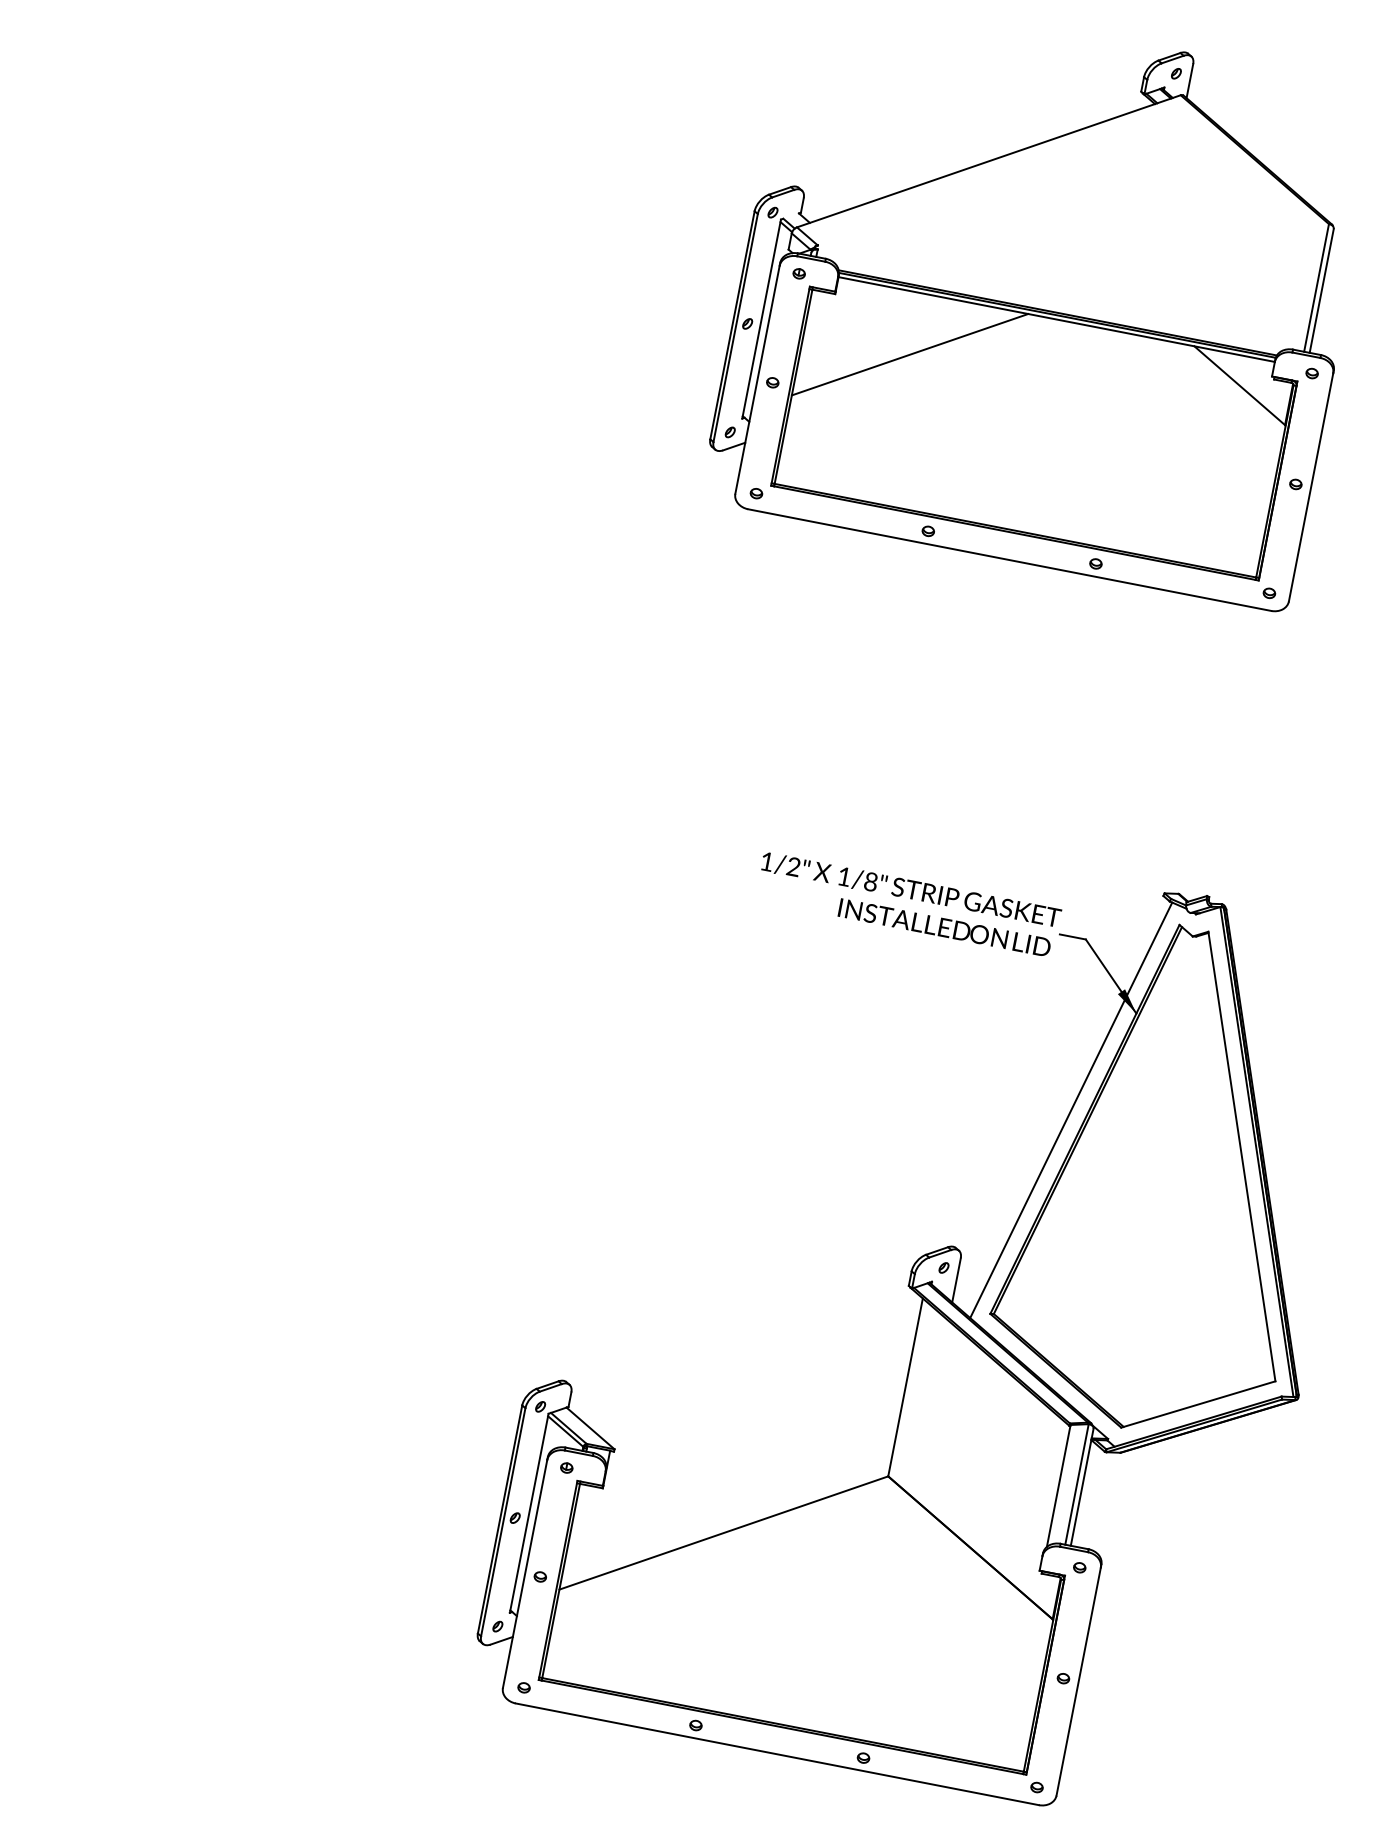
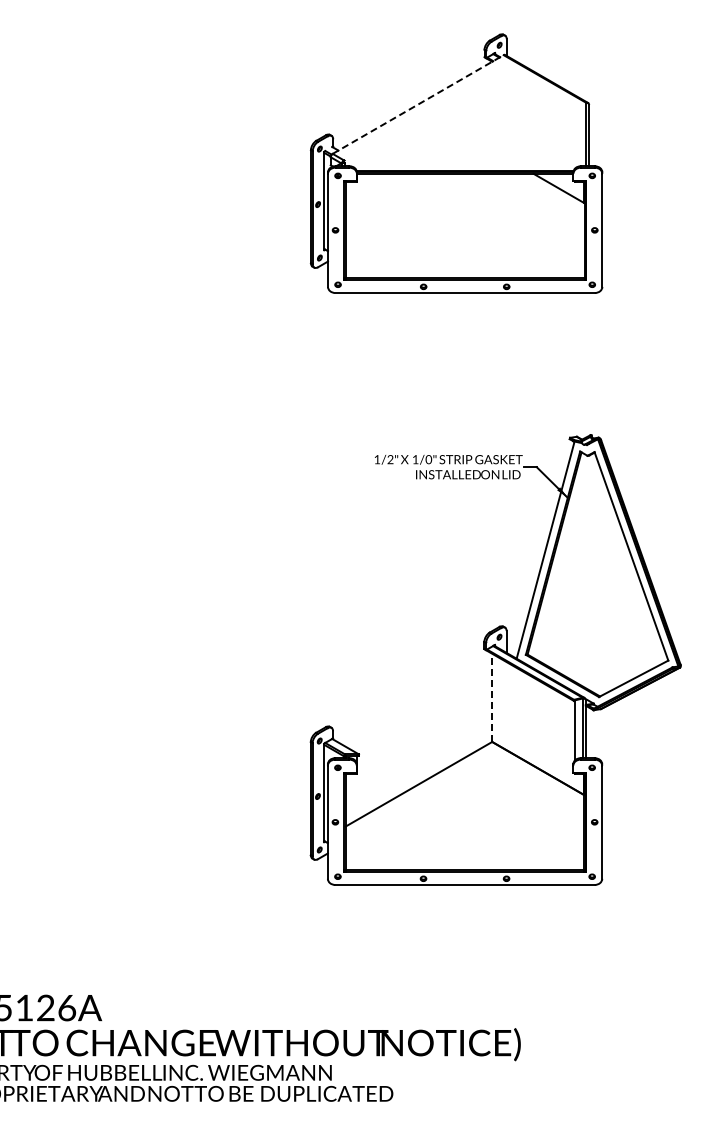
line: (989, 161) -> (418, 104), solid -> dashed
line: (910, 353) -> (398, 203), removed
text: (870, 883) -> (428, 460), 1/8" -> 1/0"
line: (906, 1386) -> (492, 697), solid -> dashed

